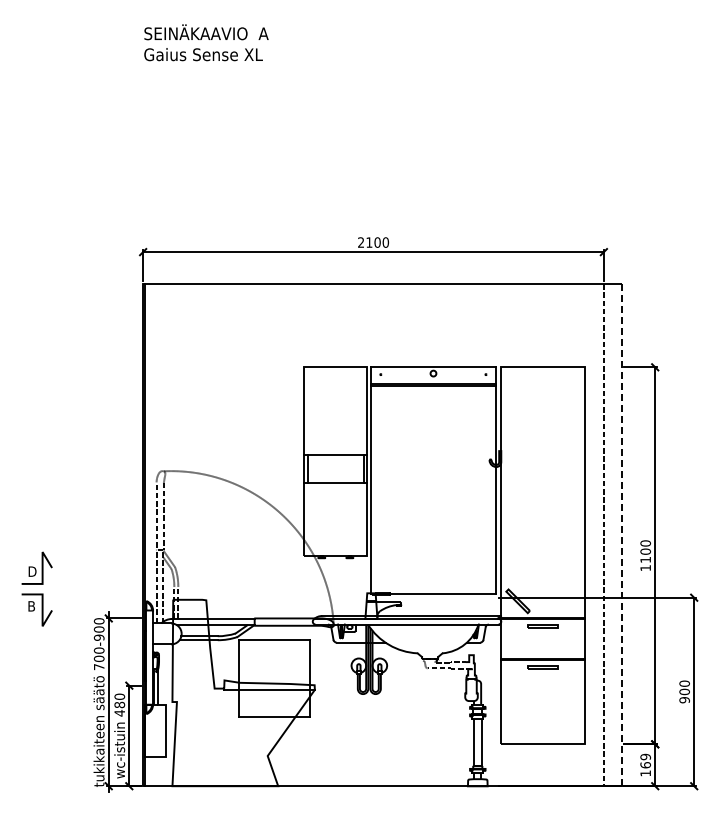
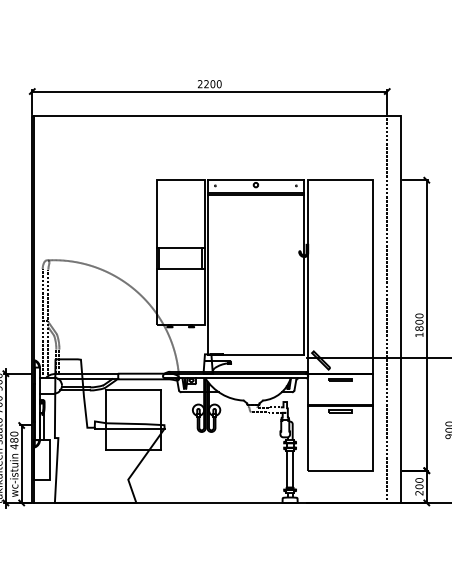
text: (369, 242) -> (206, 84), 2100 -> 2200
line: (621, 534) -> (400, 309), dashed -> solid
text: (645, 559) -> (419, 328), 1100 -> 1800
text: (645, 765) -> (419, 486), 169 -> 200

